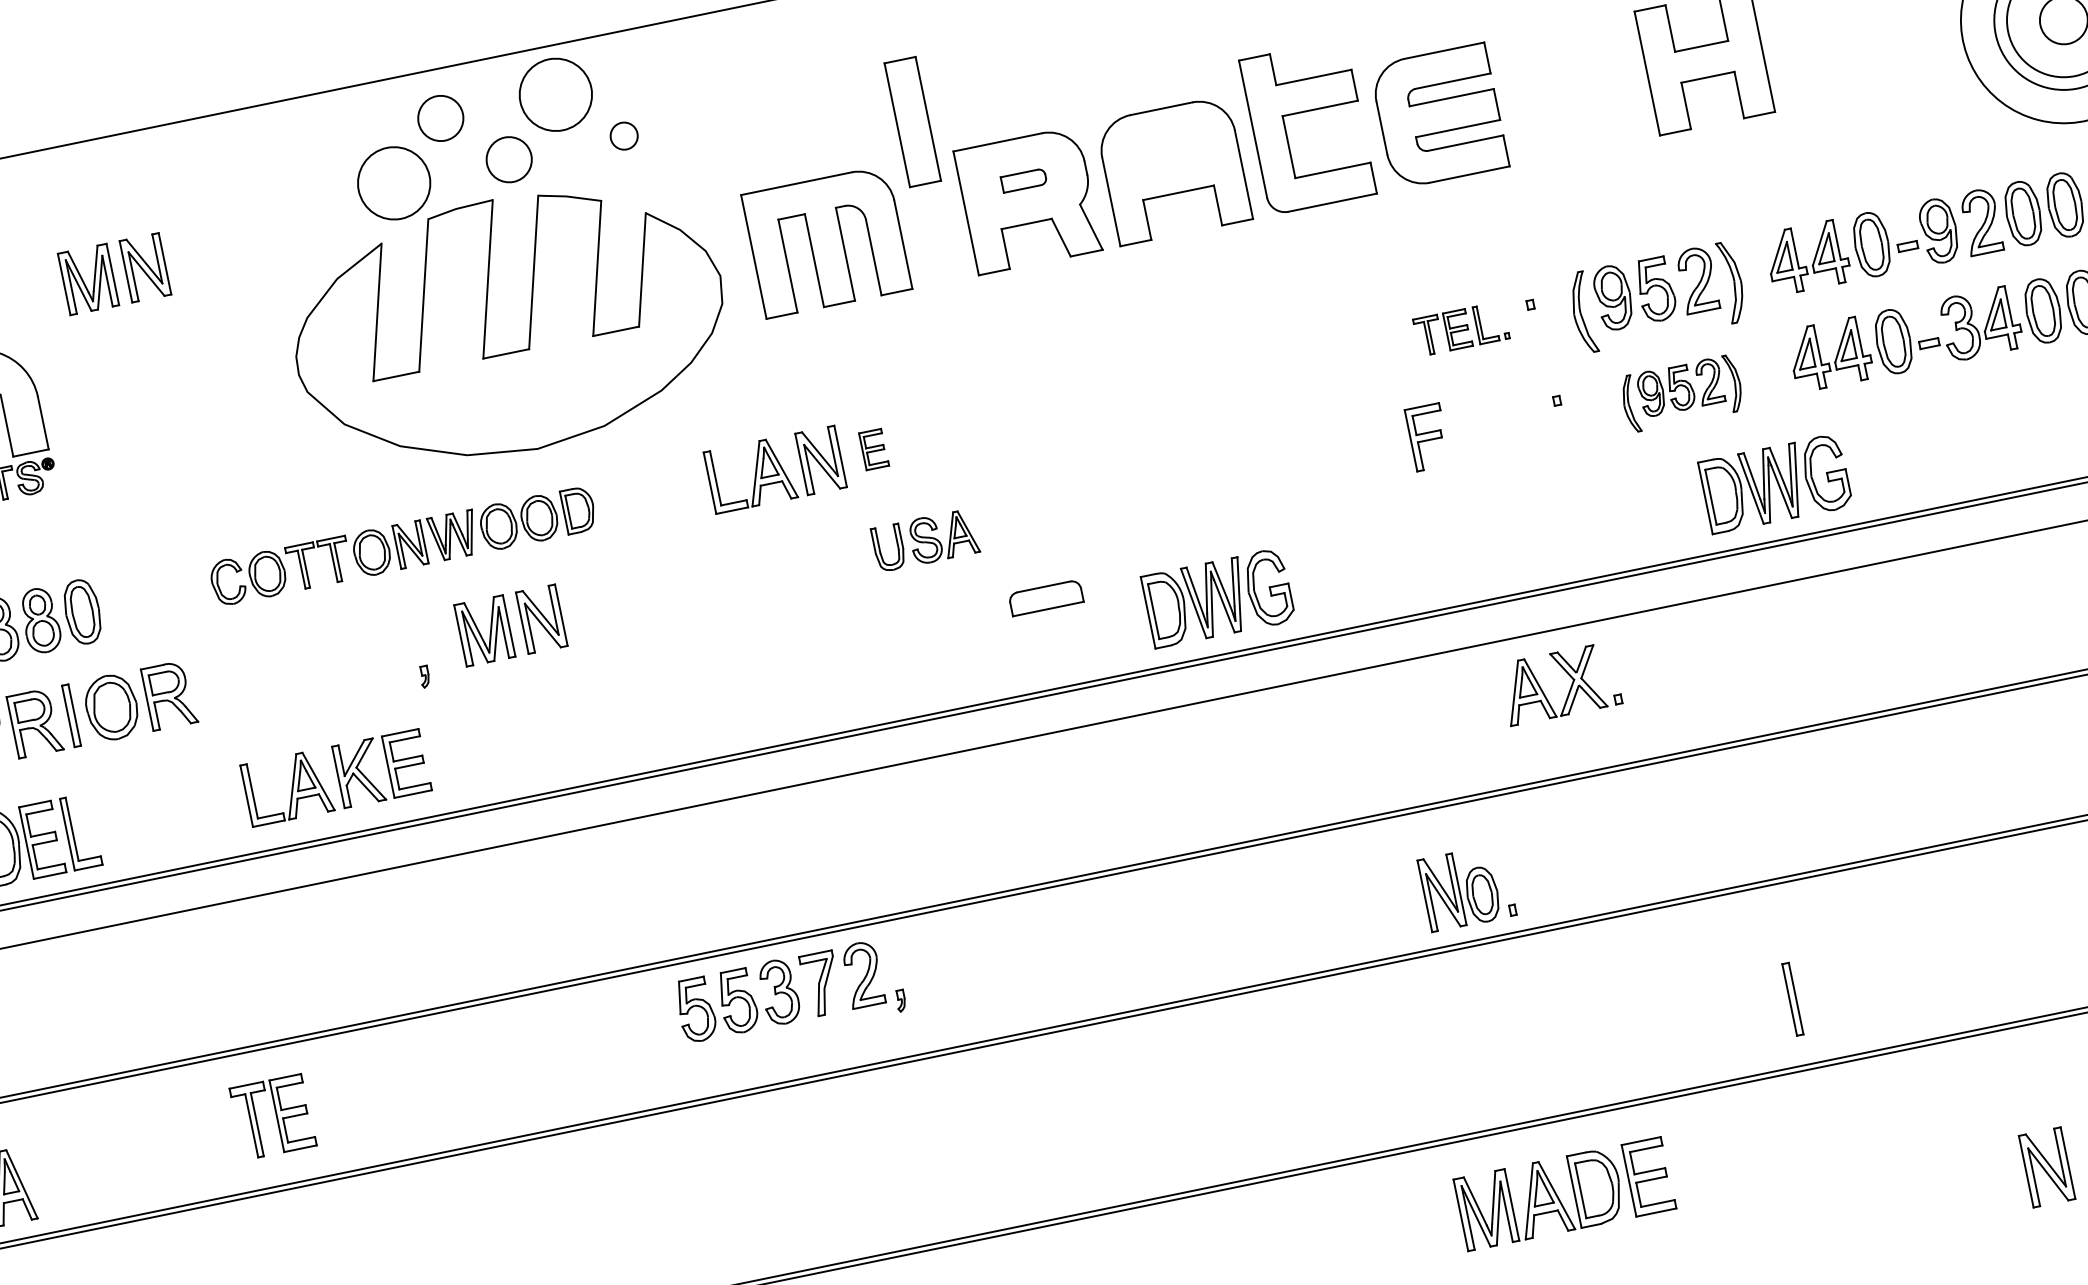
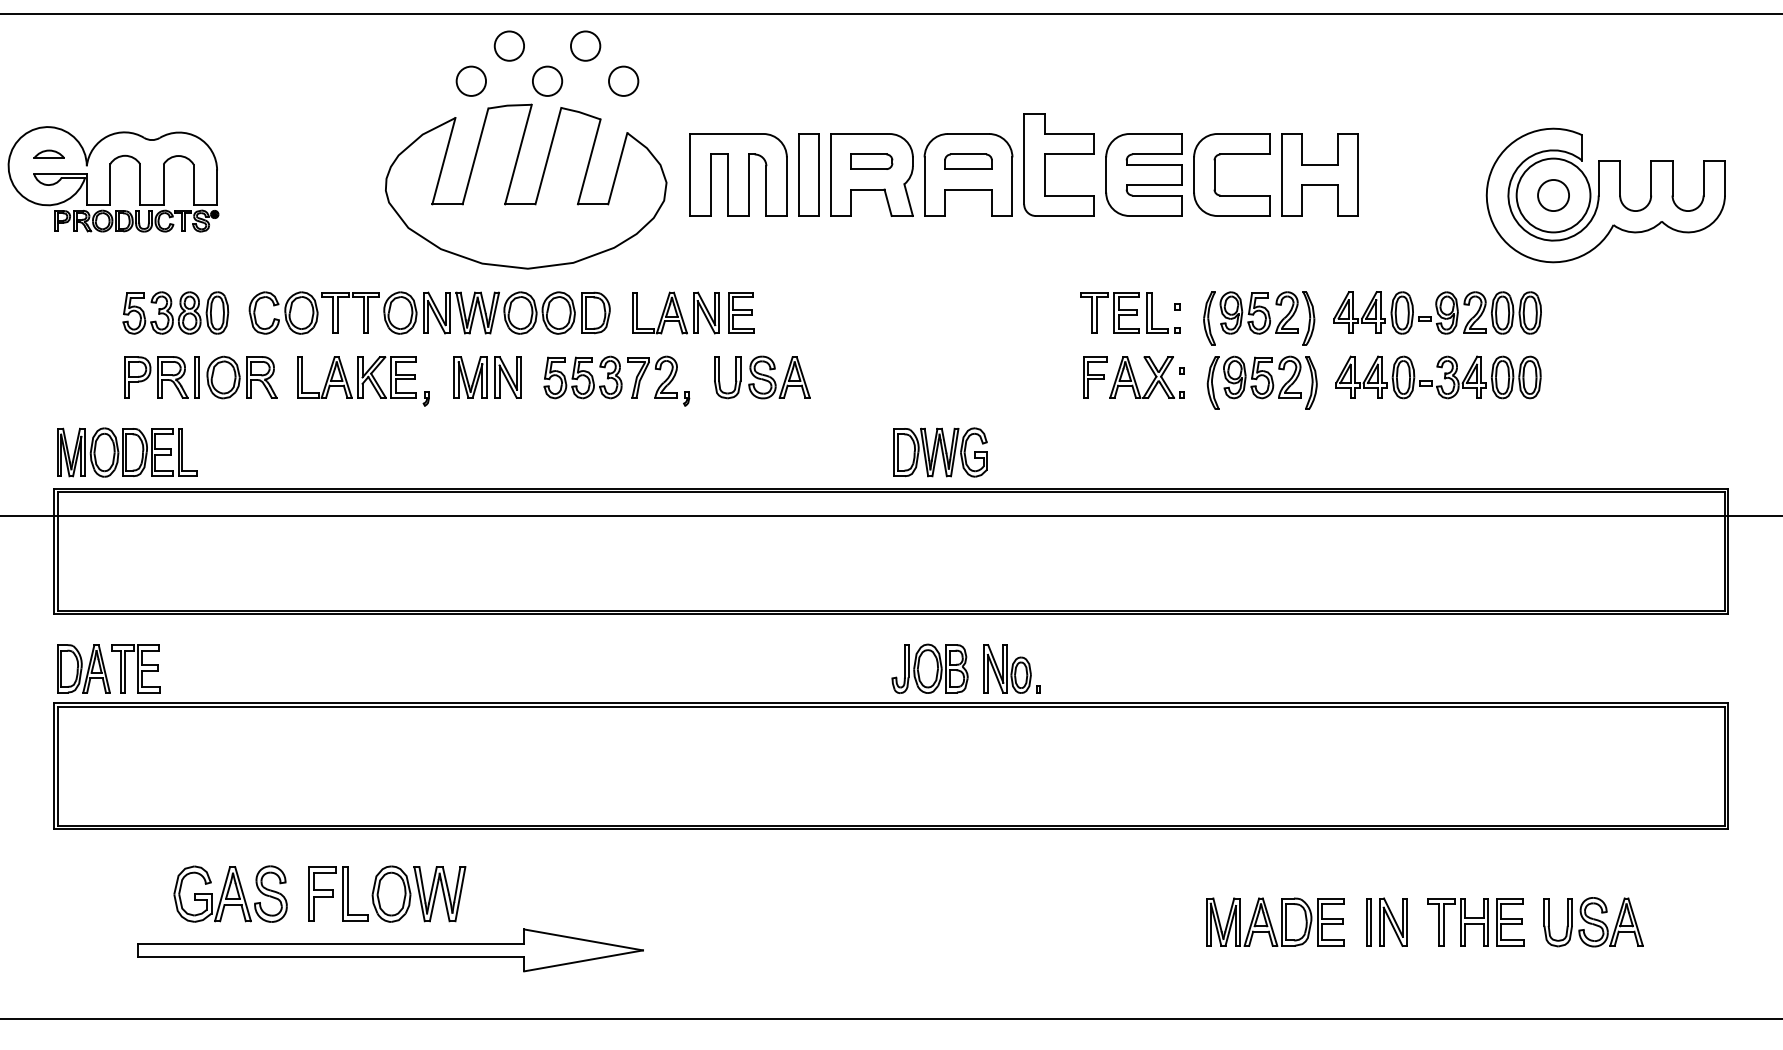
circle: (555, 93) -> (585, 45), size x0.62
part: (1546, 93) -> (1215, 174), added
part: (912, 121) -> (808, 174), moved
circle: (623, 134) -> (623, 80), size x1.67
part: (1023, 180) -> (871, 161), size x1.43
circle: (394, 182) -> (471, 80), size x0.62
part: (114, 274) -> (281, 102), removed
part: (1461, 328) -> (1130, 312), size x1.67
part: (1680, 393) -> (1261, 382), size x1.43
part: (873, 448) -> (741, 312), size x1.67
part: (1774, 484) -> (1309, 452), removed
part: (925, 540) -> (762, 377), size x1.43
part: (402, 545) -> (429, 312), size x1.43
part: (1045, 597) -> (968, 161), moved
part: (1569, 686) -> (1152, 380), moved
part: (335, 778) -> (356, 377), moved
part: (1465, 887) -> (1011, 668), moved
part: (1268, 928) -> (929, 668), added
part: (789, 994) -> (616, 380), moved
part: (1792, 999) -> (1368, 922), moved
part: (272, 1116) -> (135, 668), moved
part: (1564, 1192) -> (1275, 921), moved

